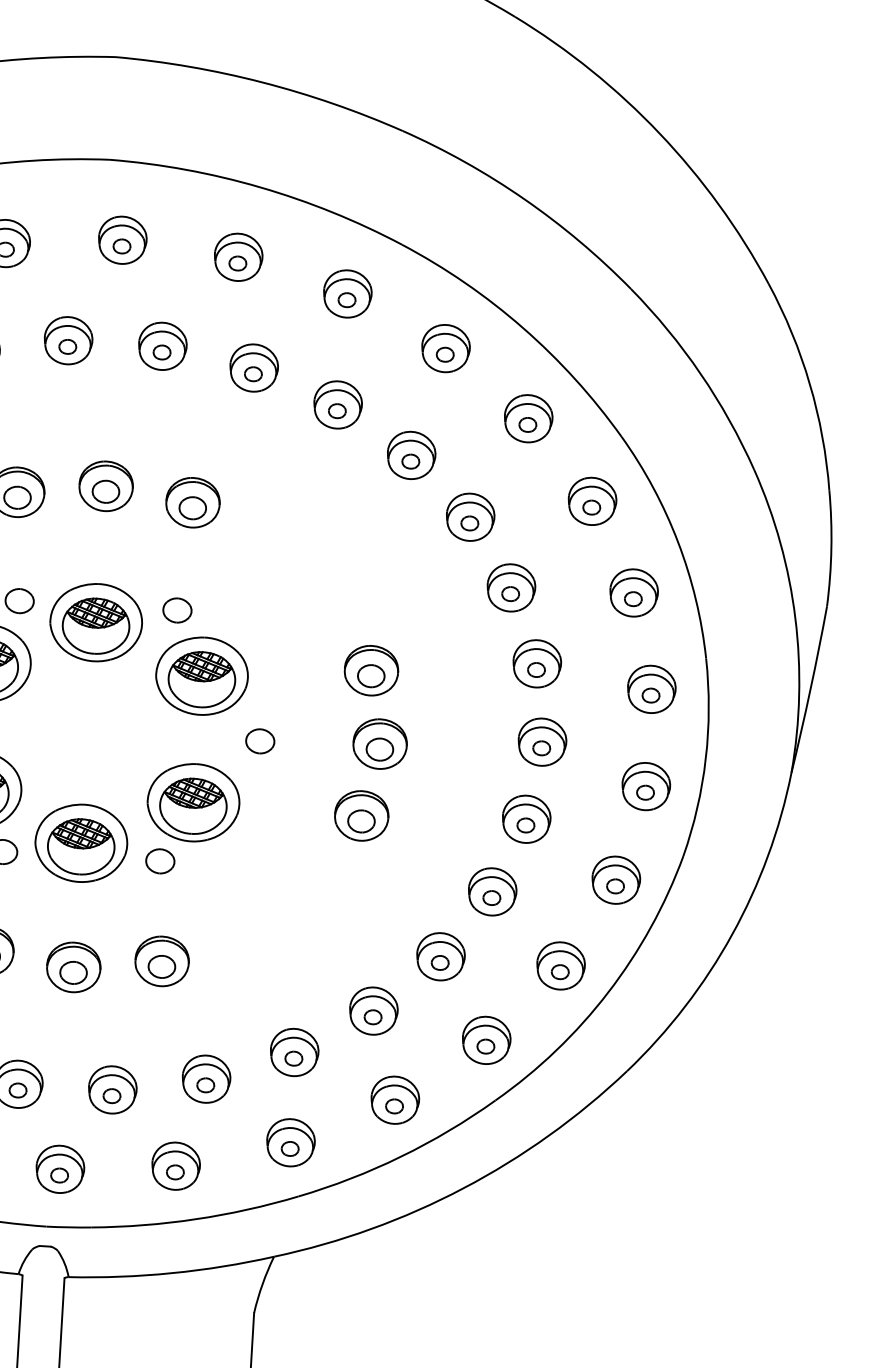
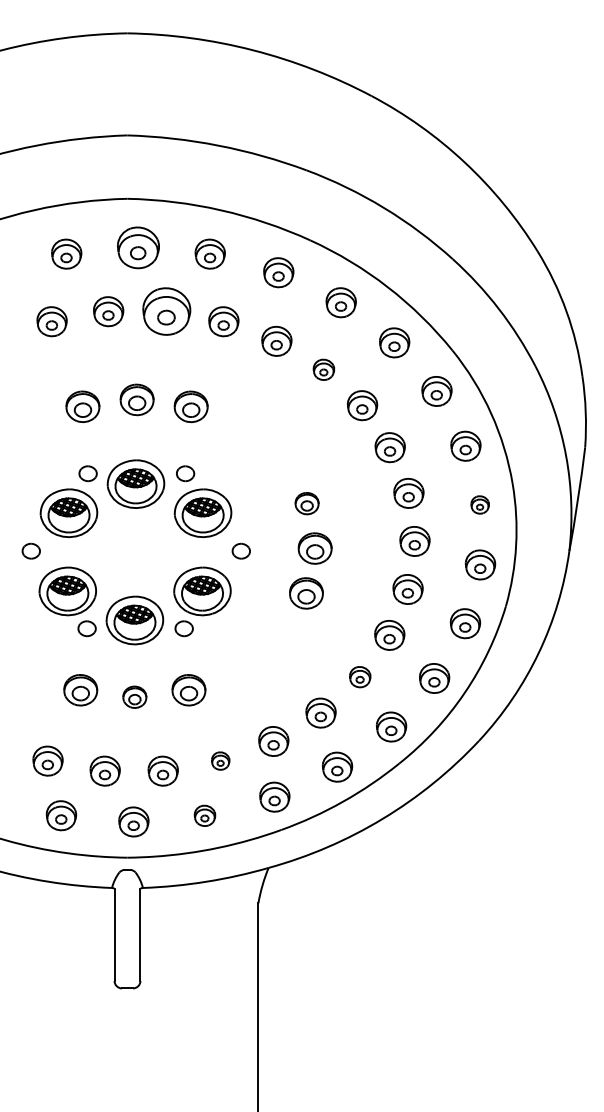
part: (121, 239) -> (137, 247), size x1.4
part: (162, 345) -> (166, 311), size x1.6
part: (410, 454) -> (323, 369), size x0.7
part: (370, 670) -> (306, 503), size x0.7
part: (650, 688) -> (479, 504), size x0.6
part: (439, 955) -> (359, 676), size x0.7
part: (73, 967) -> (134, 697), size x0.7
part: (206, 1078) -> (220, 760), size x0.6
part: (175, 1165) -> (204, 815), size x0.7

